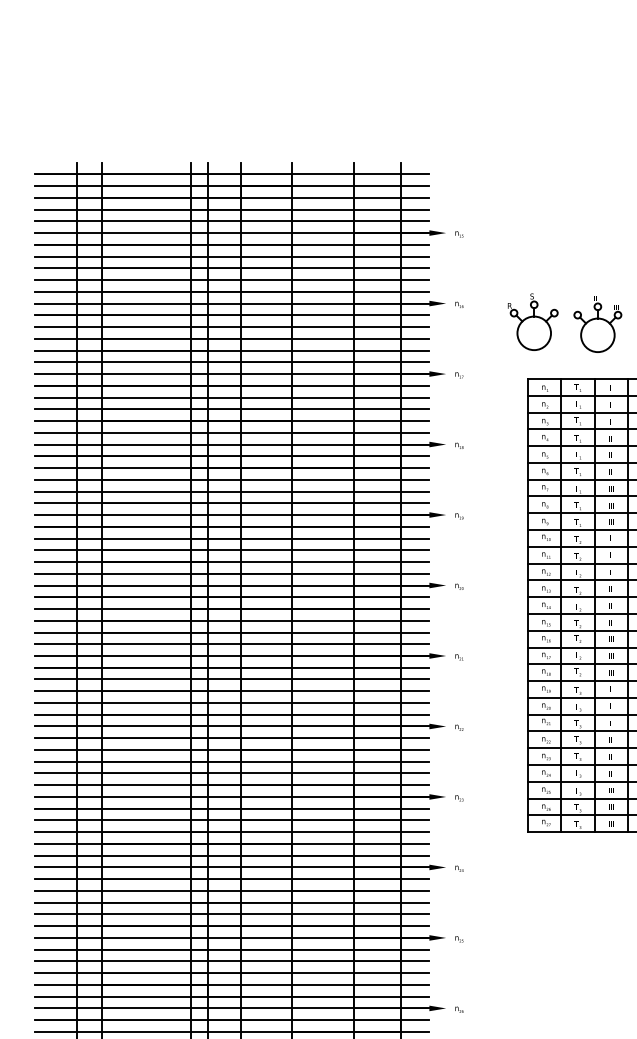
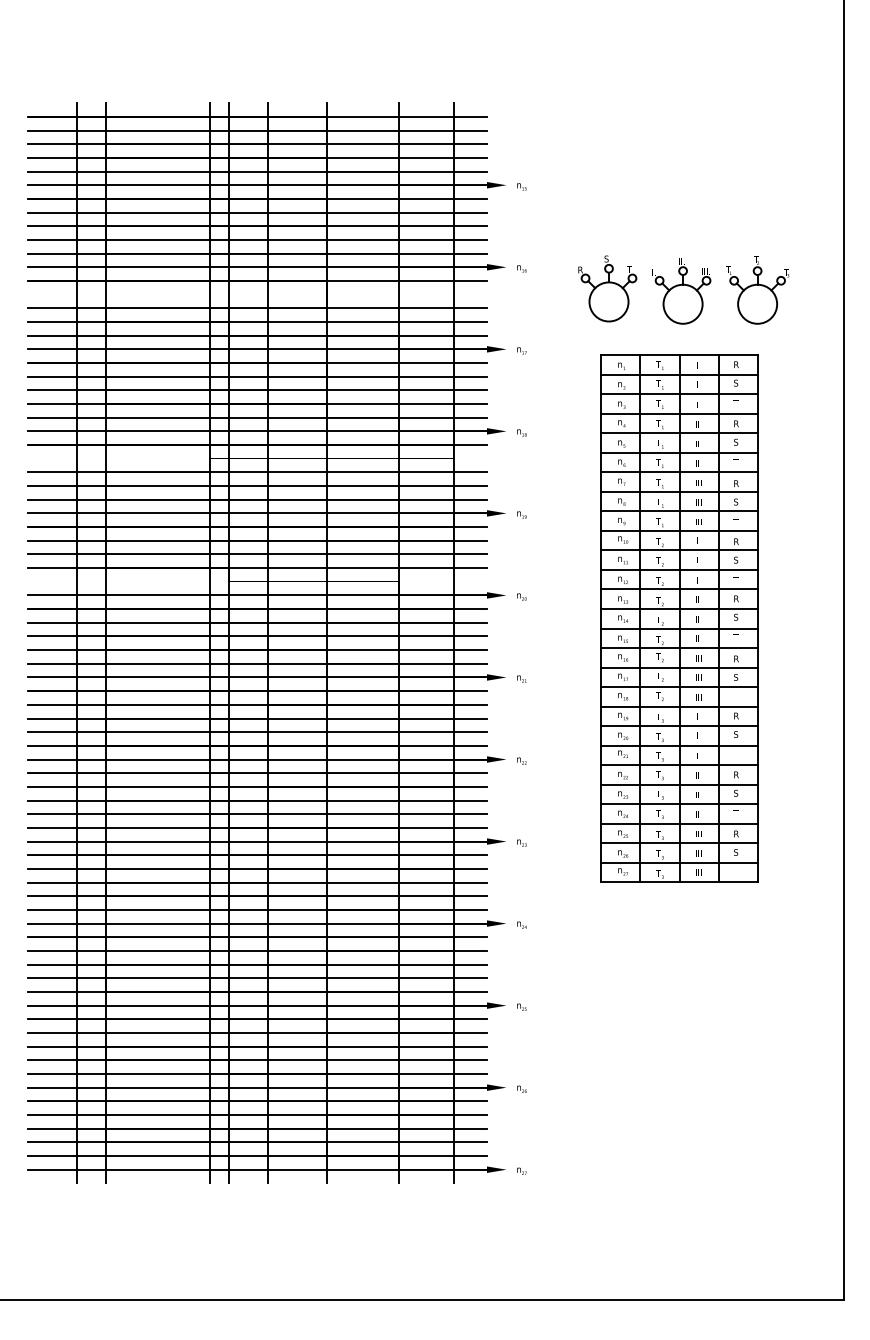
line: (231, 326) -> (256, 294), removed
line: (231, 467) -> (256, 458), removed
line: (231, 573) -> (256, 581), removed

